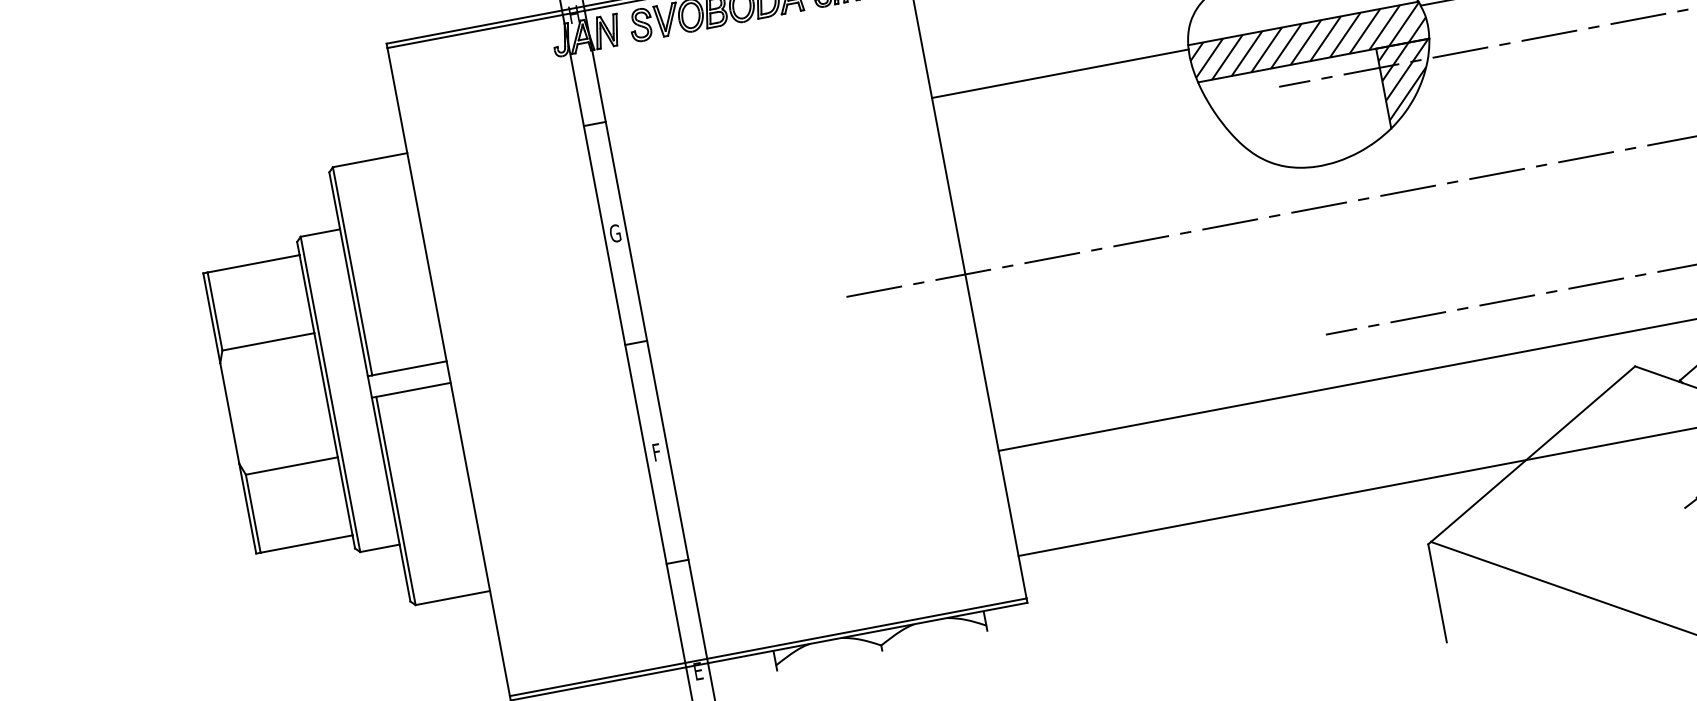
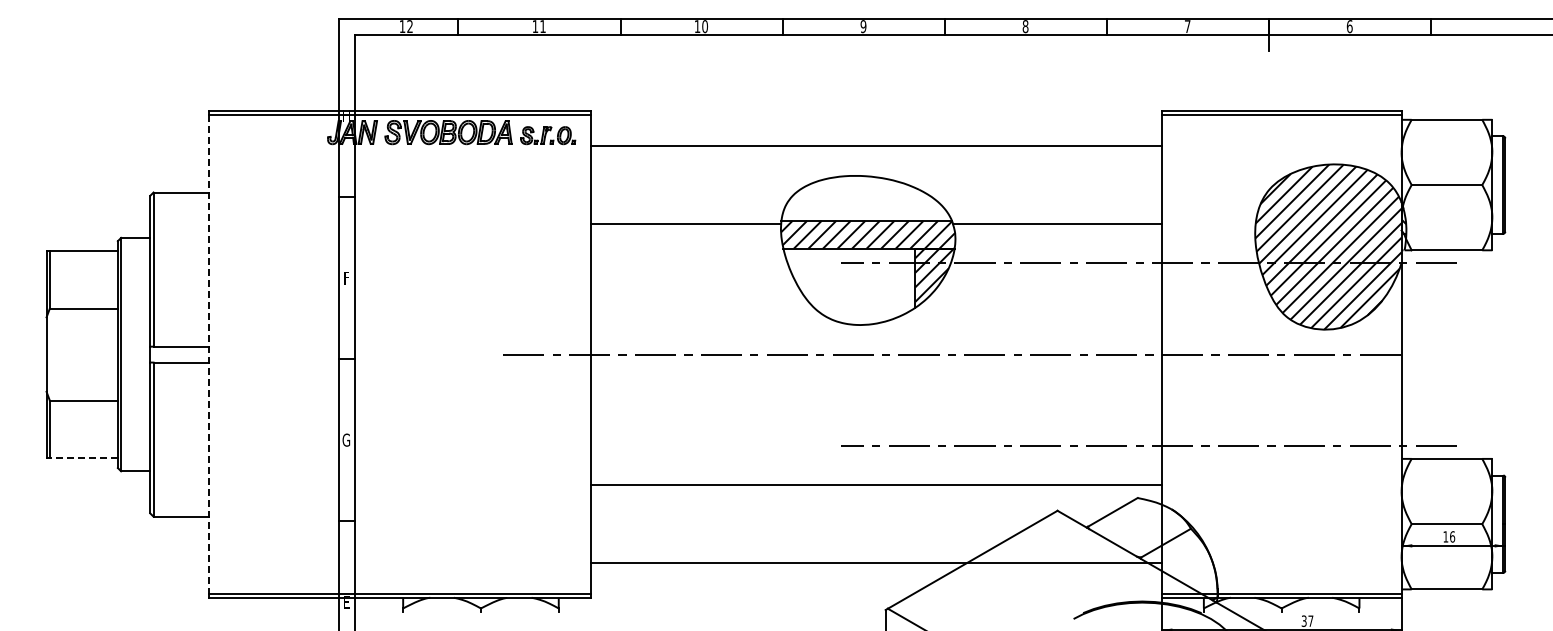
text: (615, 232) -> (346, 277), G -> F
line: (448, 371) -> (208, 354), solid -> dashed
text: (656, 451) -> (346, 439), F -> G
line: (306, 544) -> (83, 458), solid -> dashed

